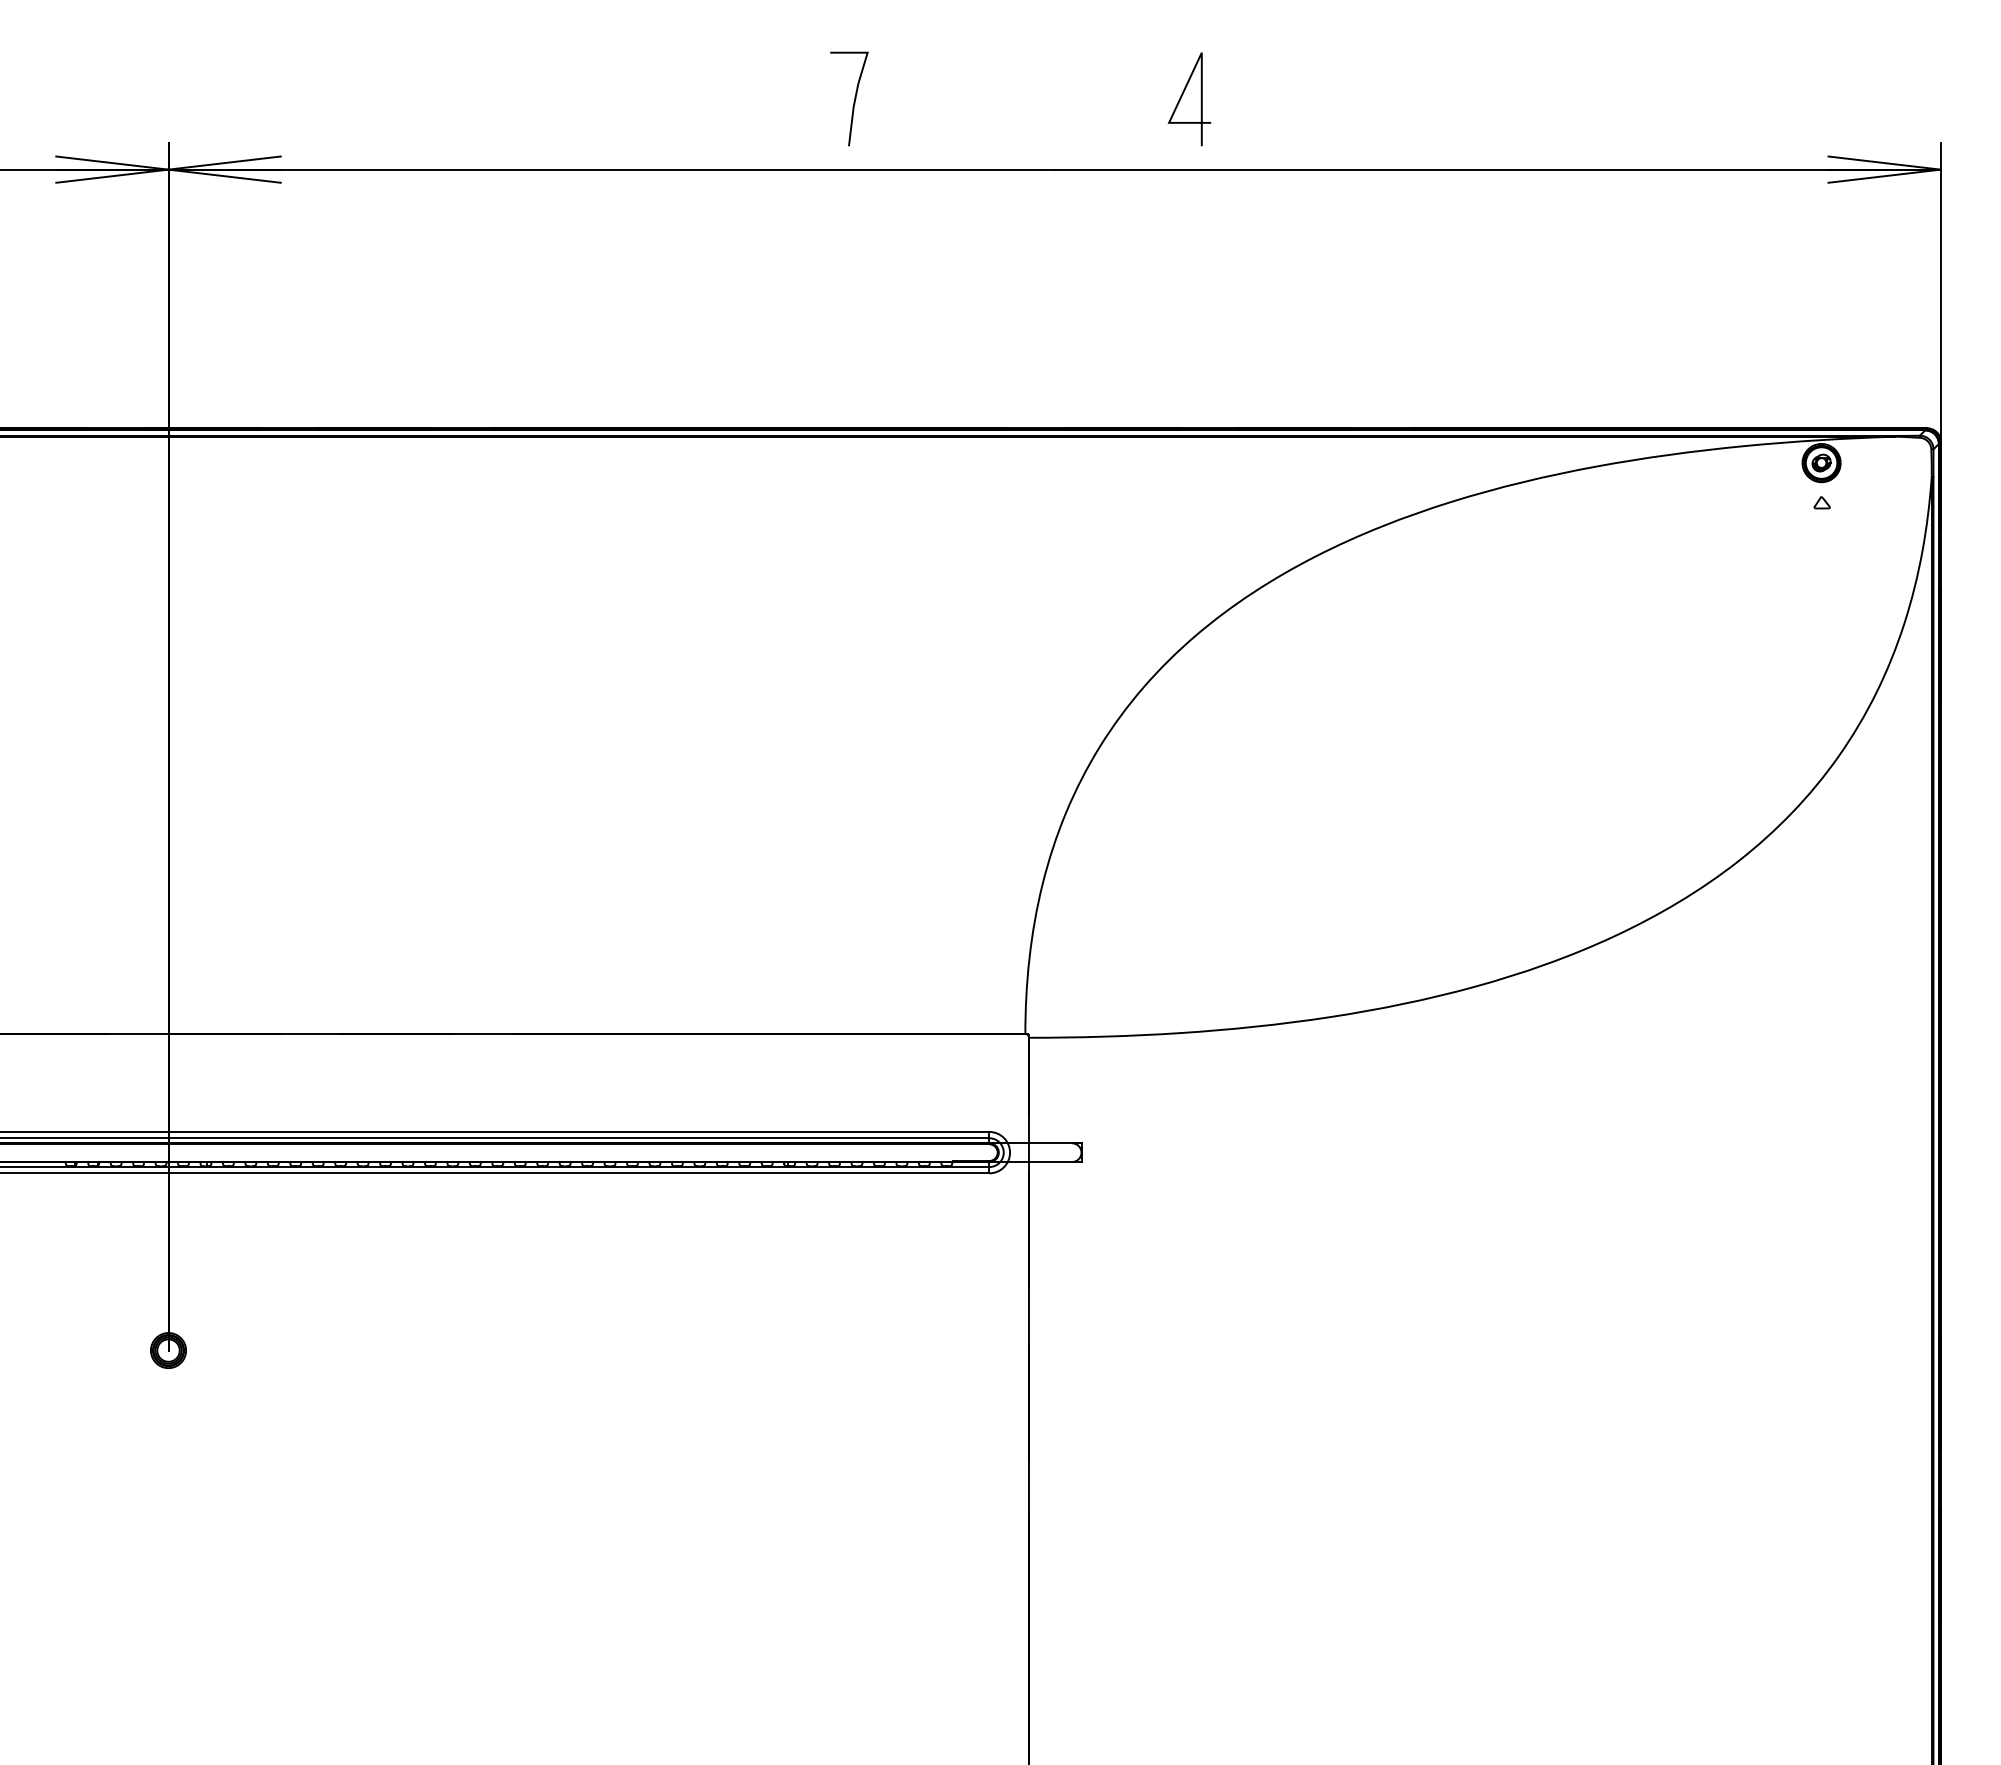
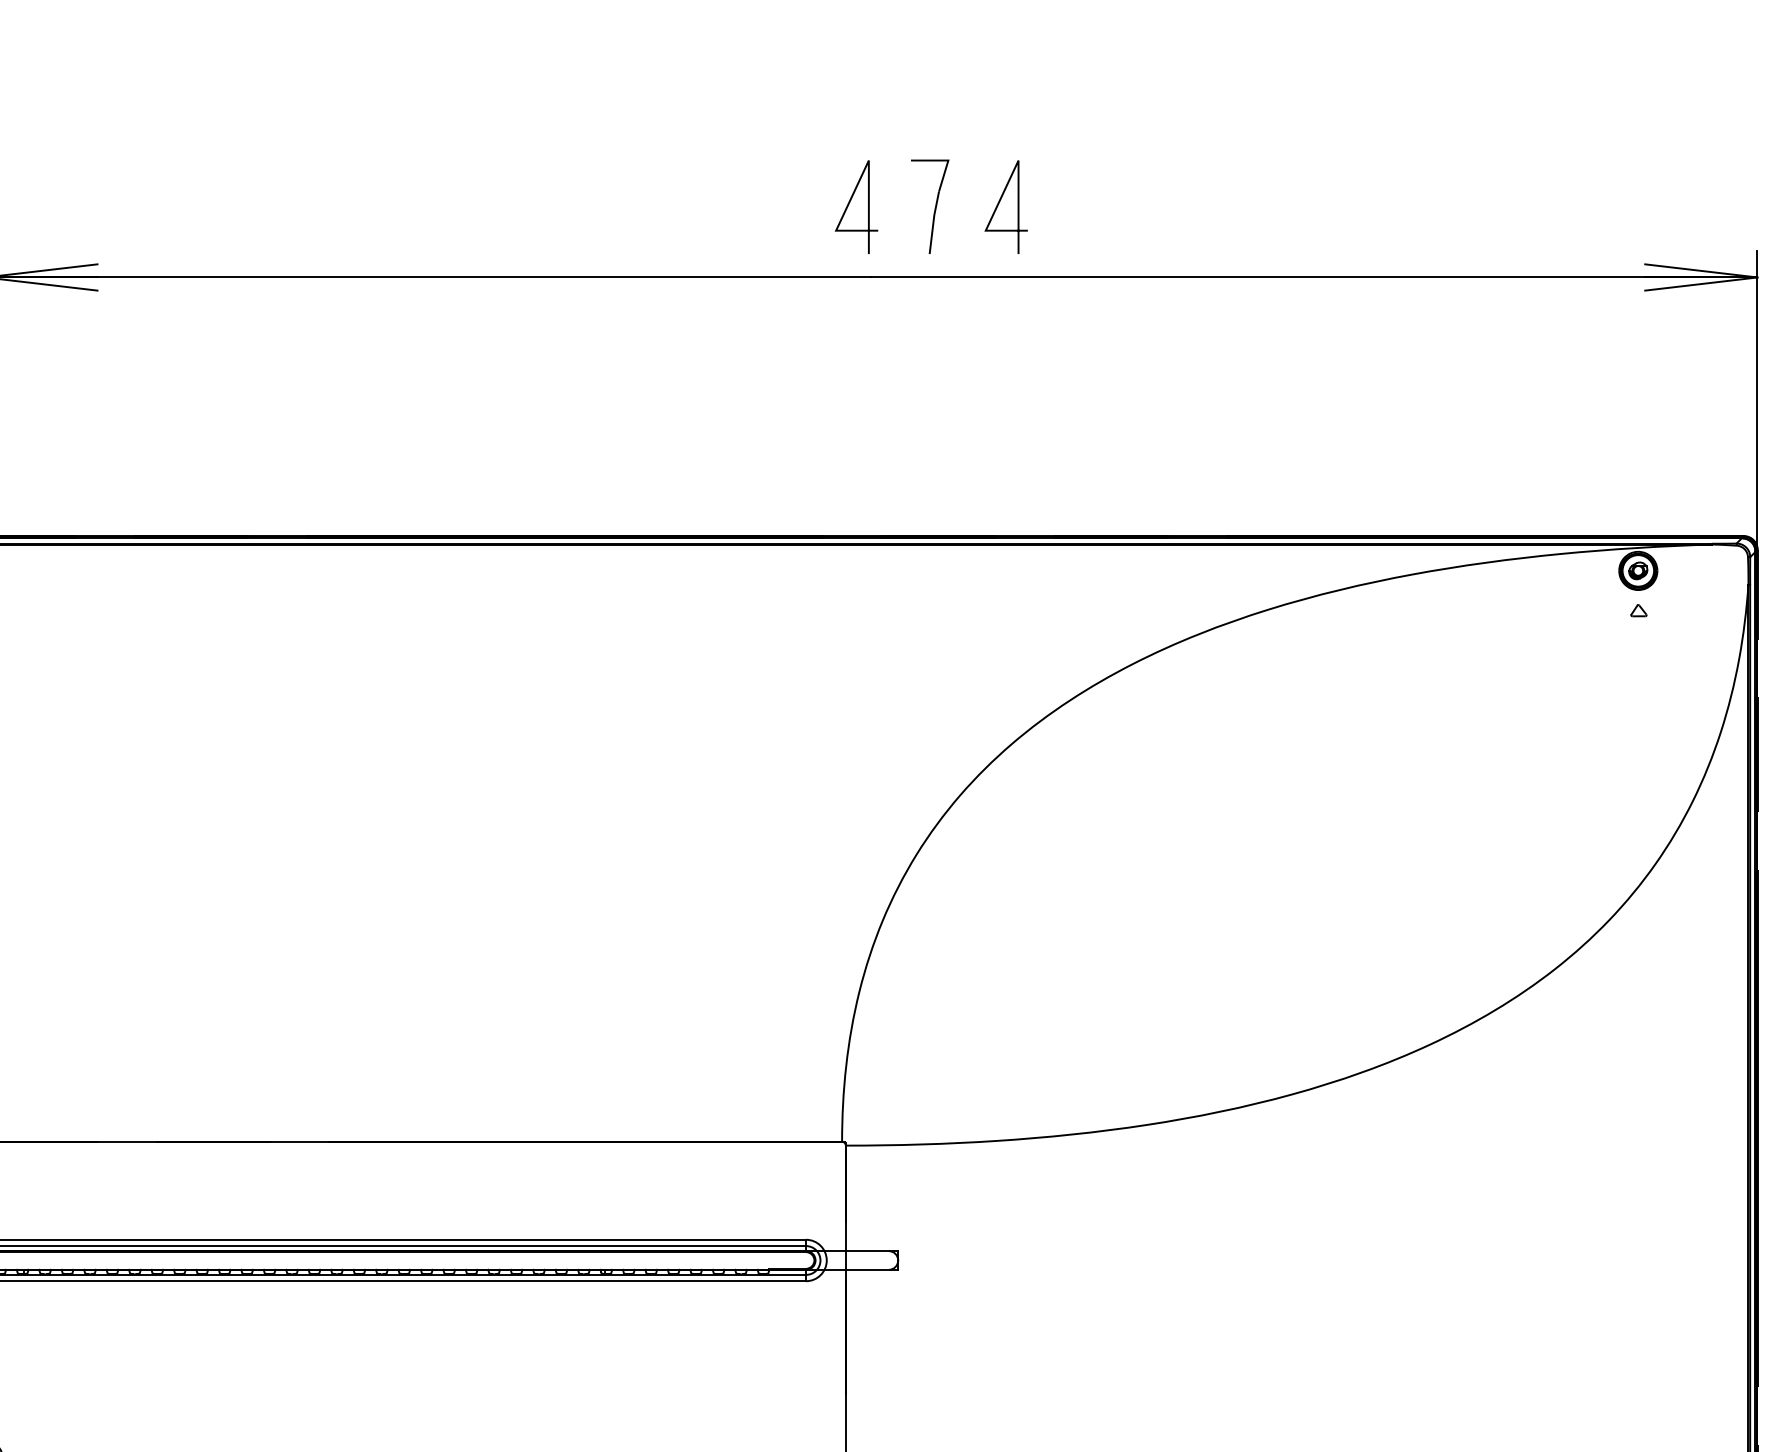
line: (1033, 95) -> (850, 203), added
part: (849, 98) -> (930, 206), moved

